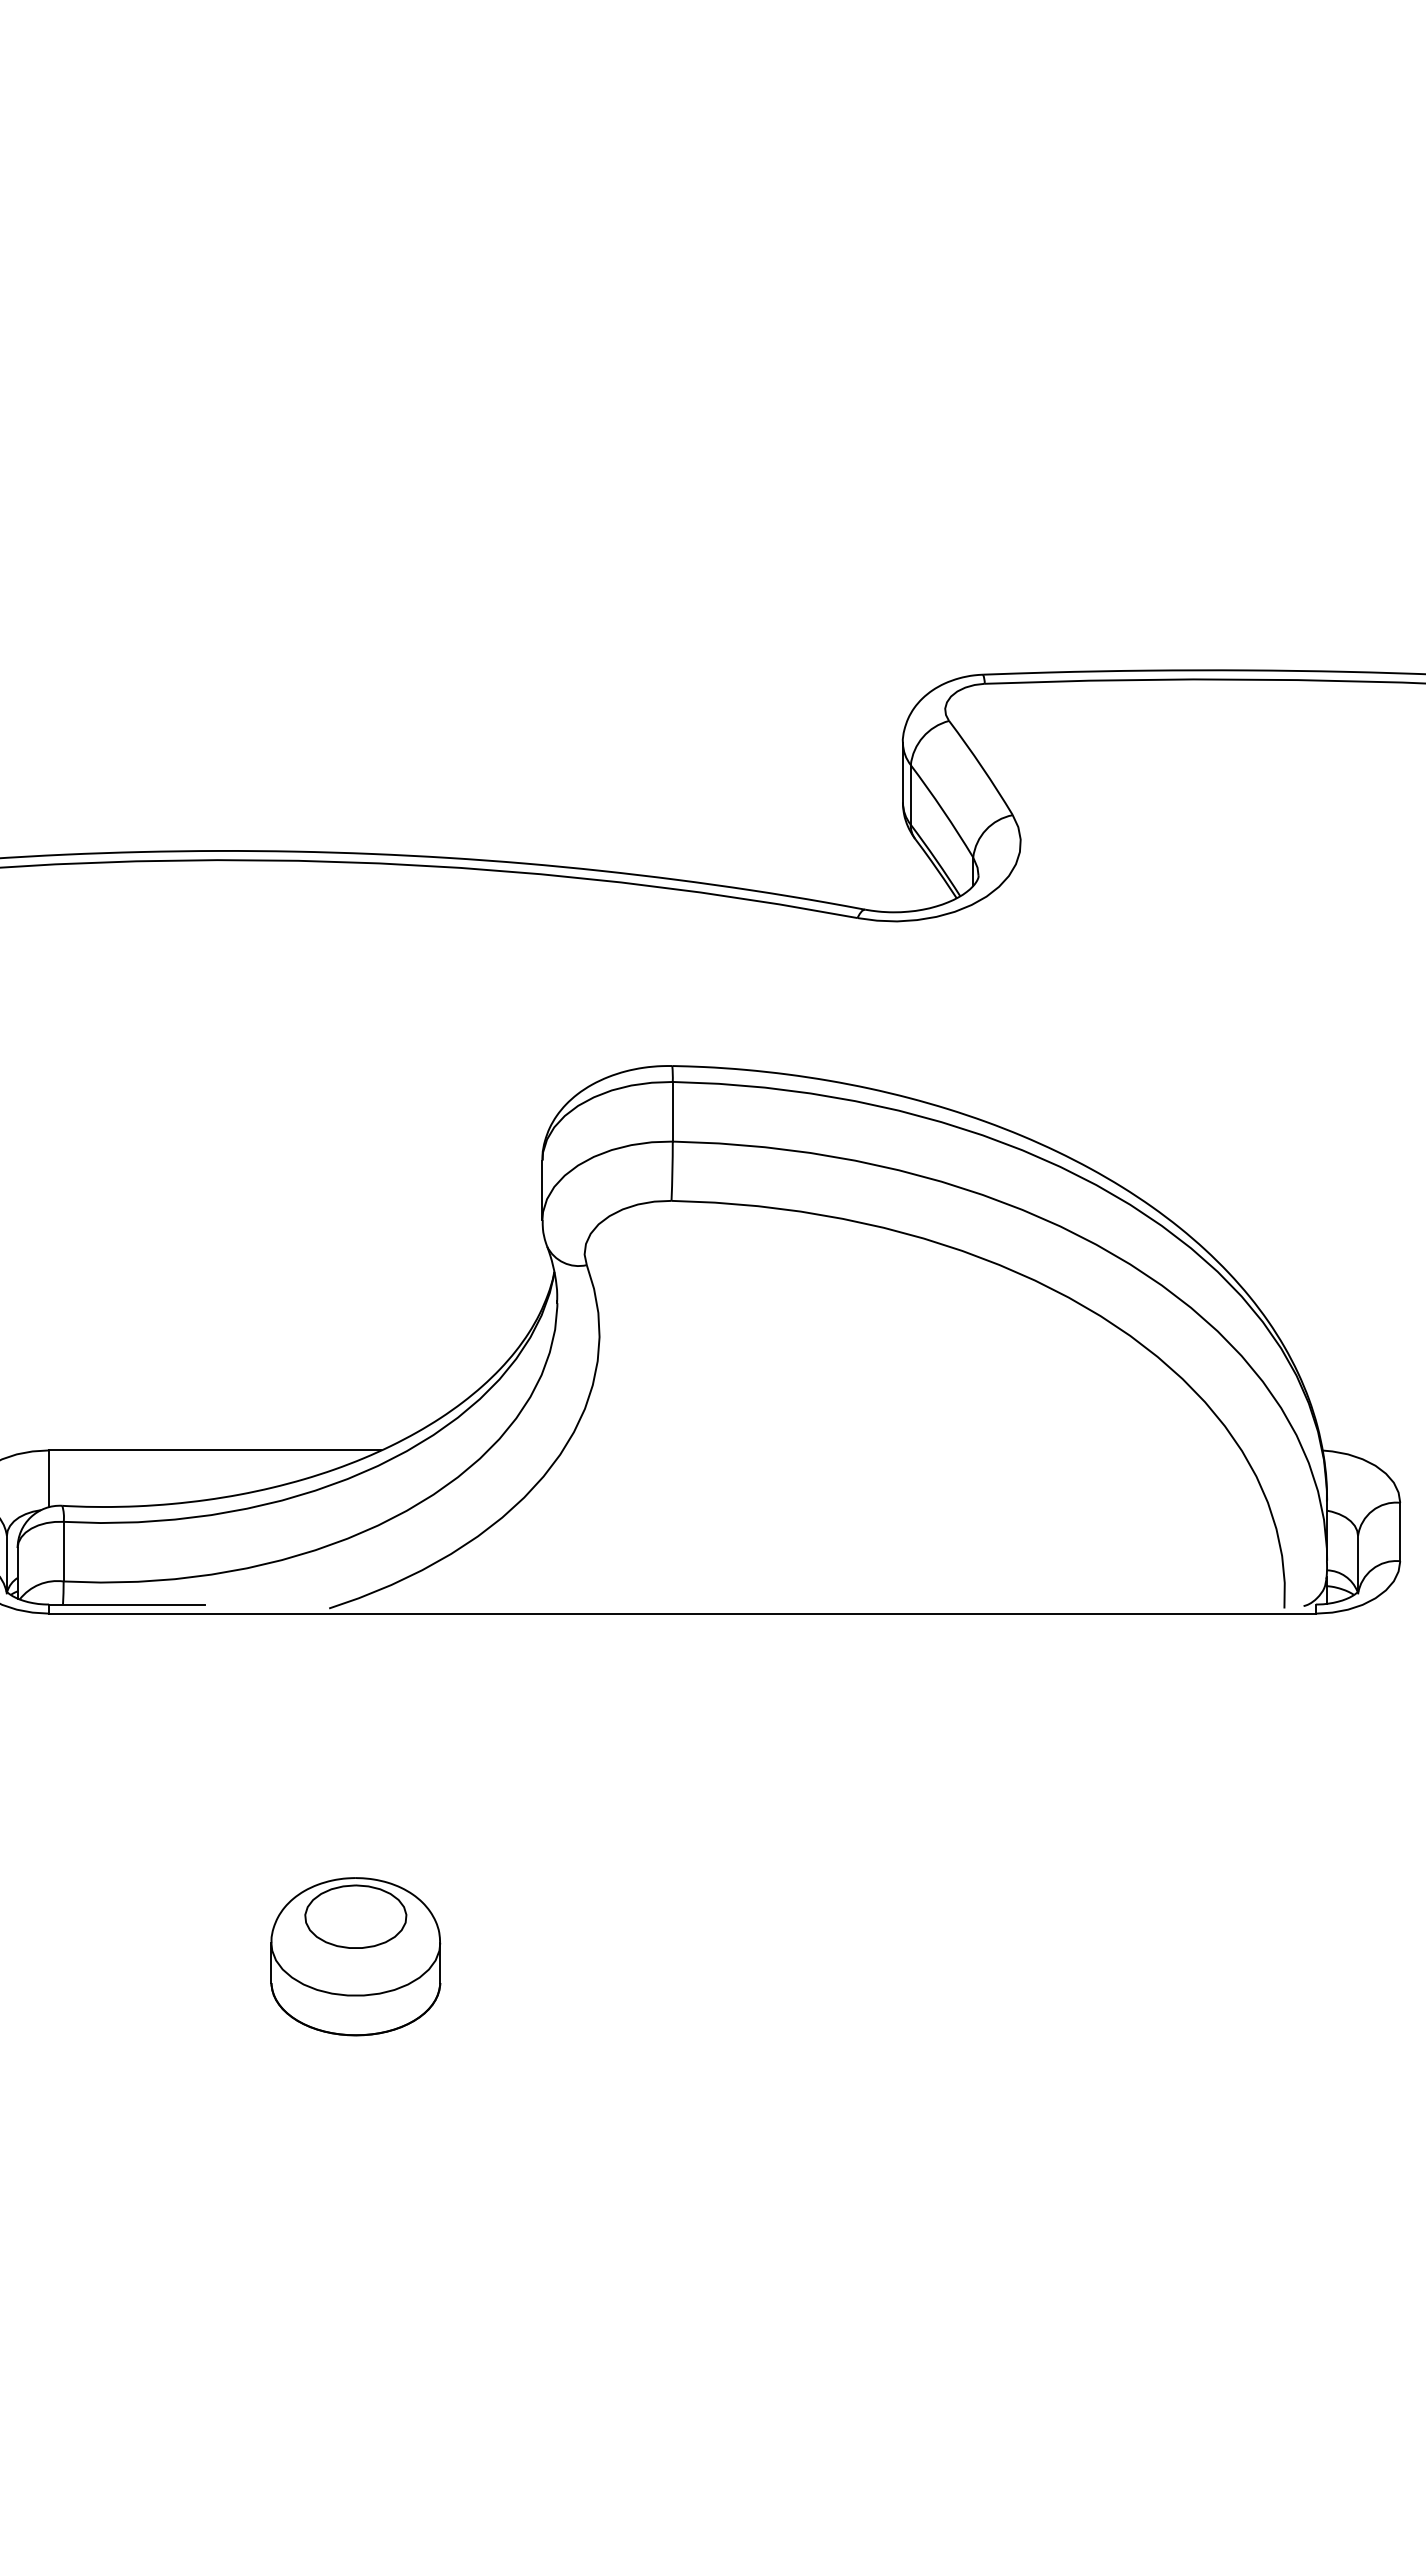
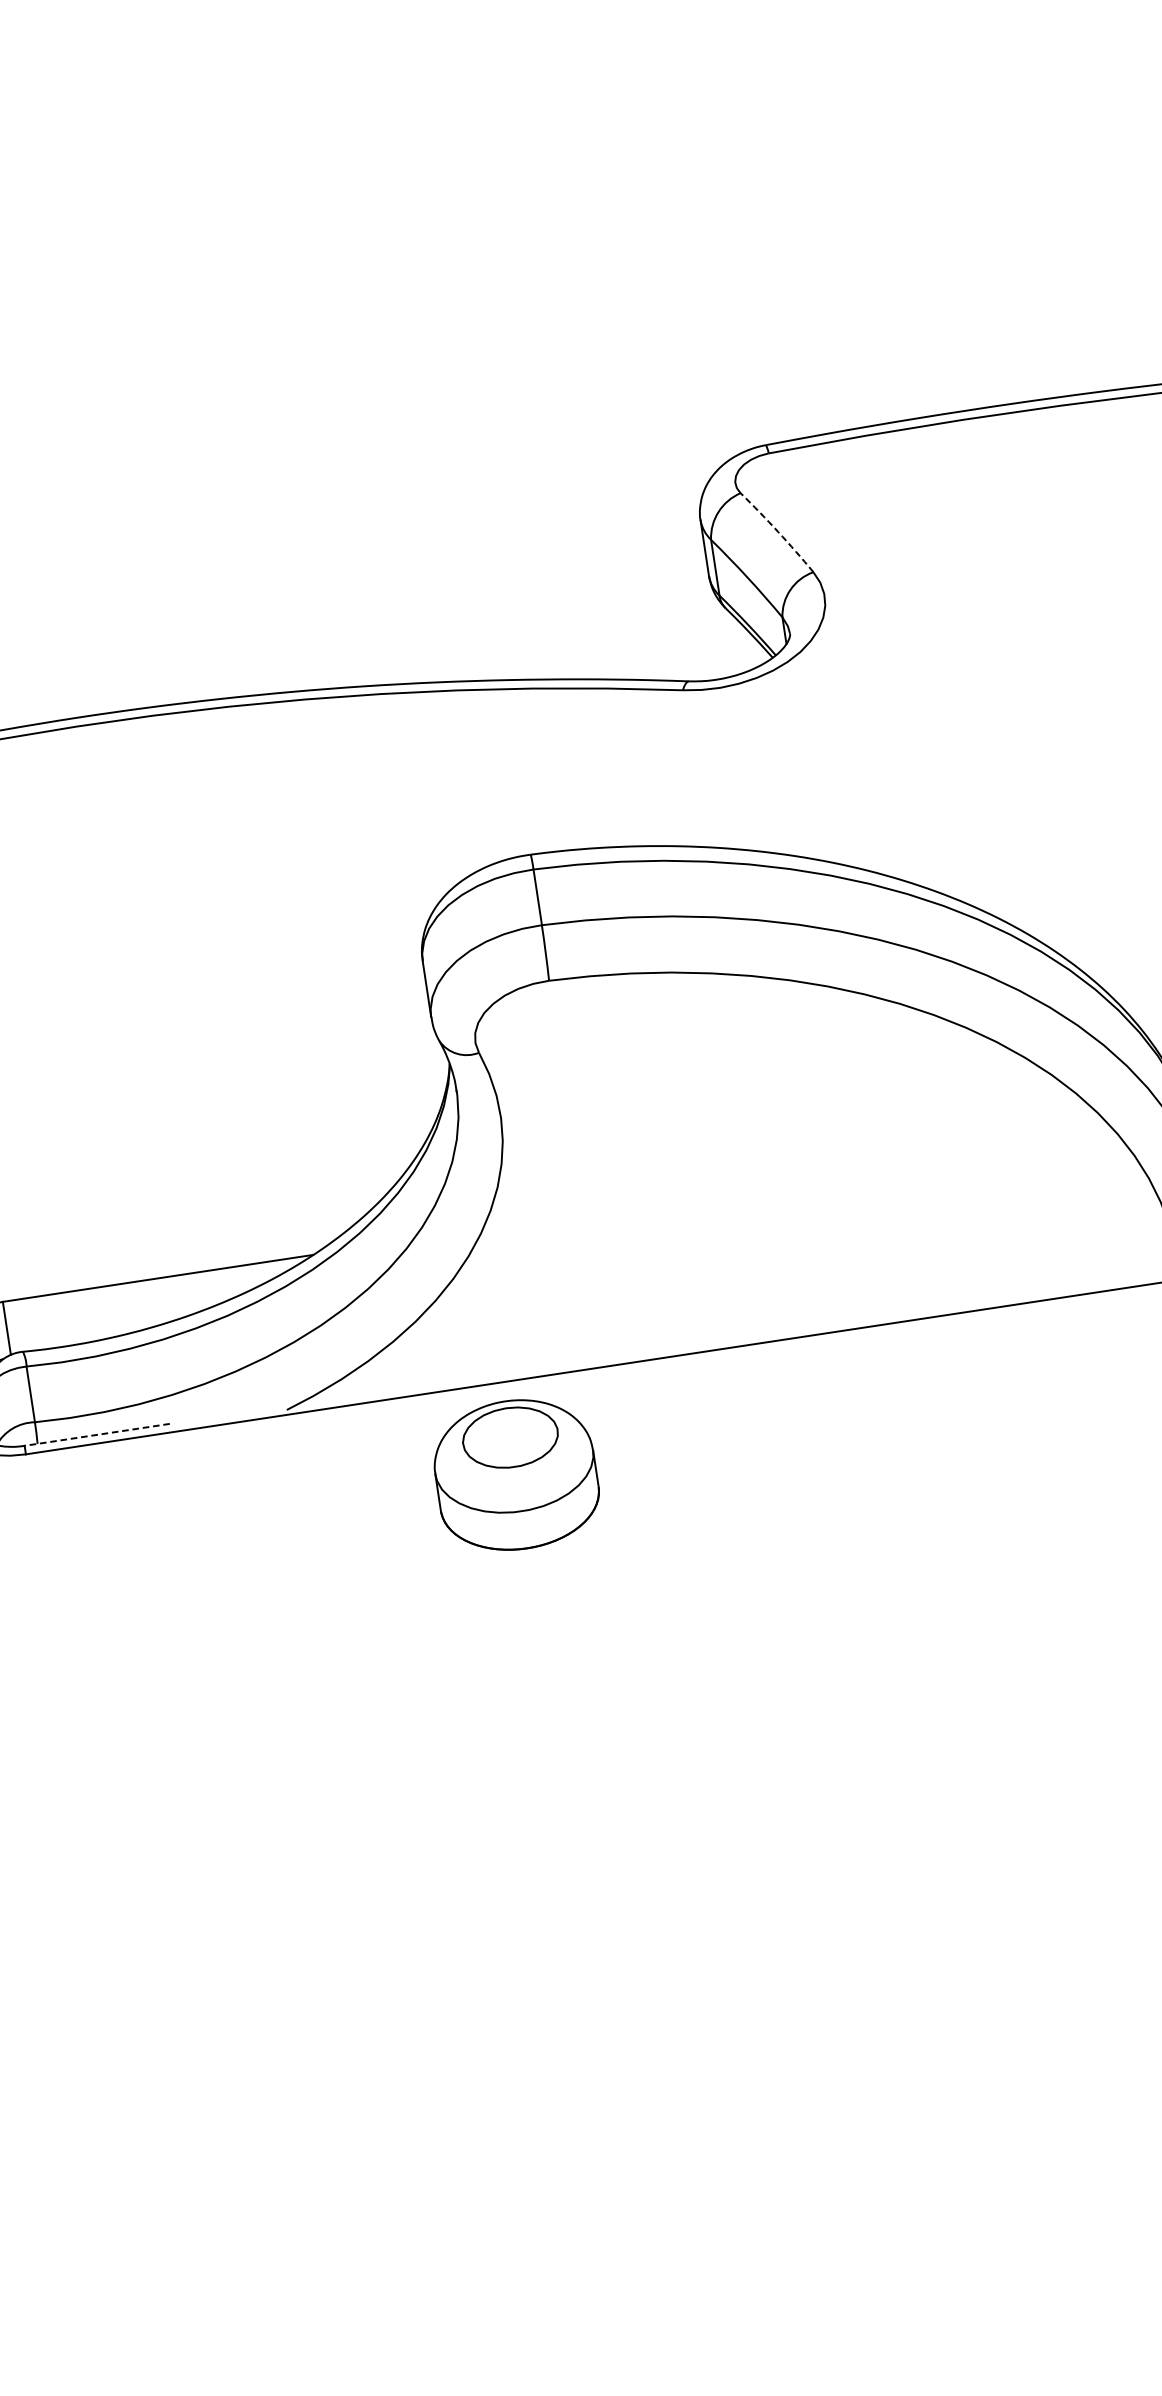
arc: (982, 767) -> (778, 531), solid -> dashed
line: (126, 1604) -> (96, 1434), solid -> dashed
part: (355, 1956) -> (515, 1474), moved

